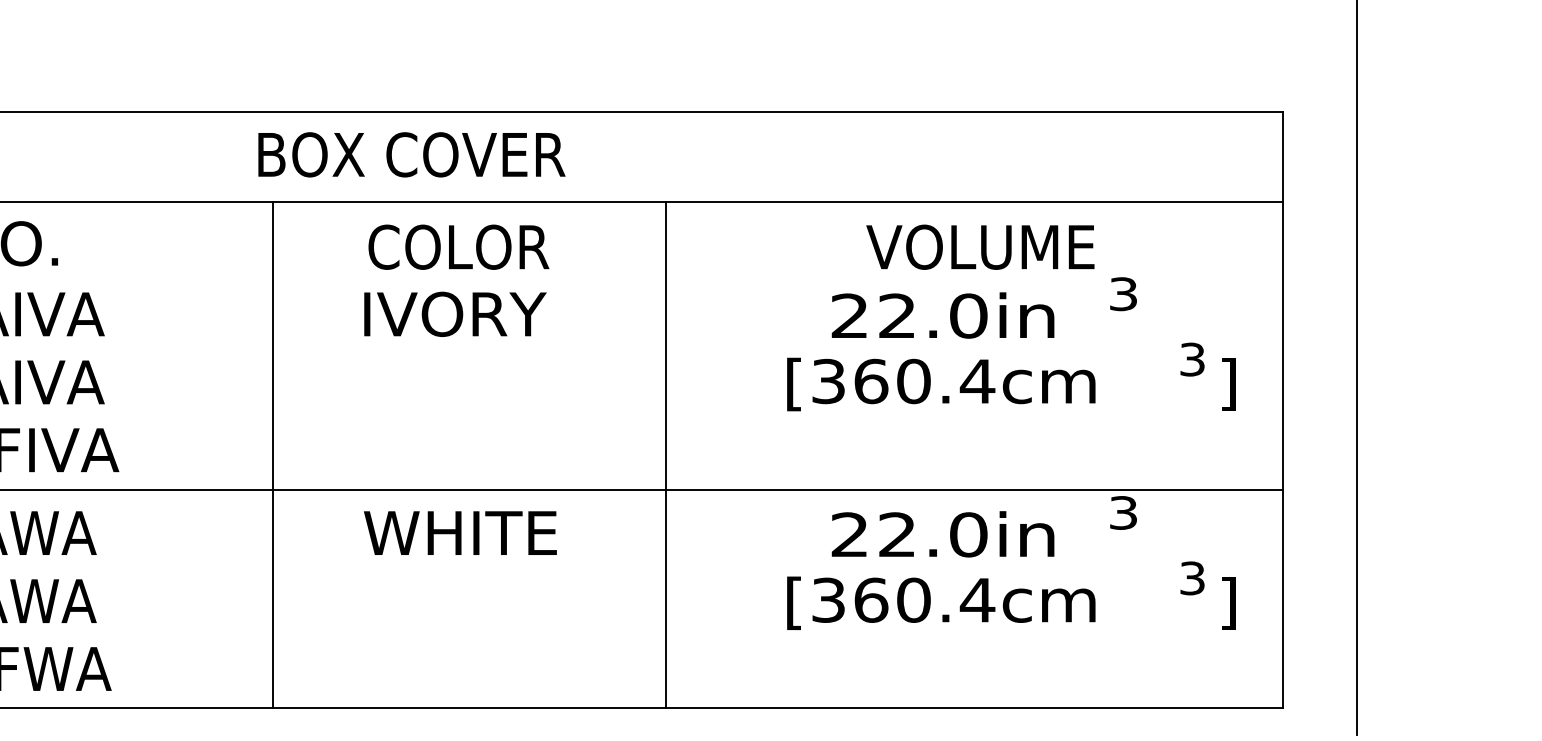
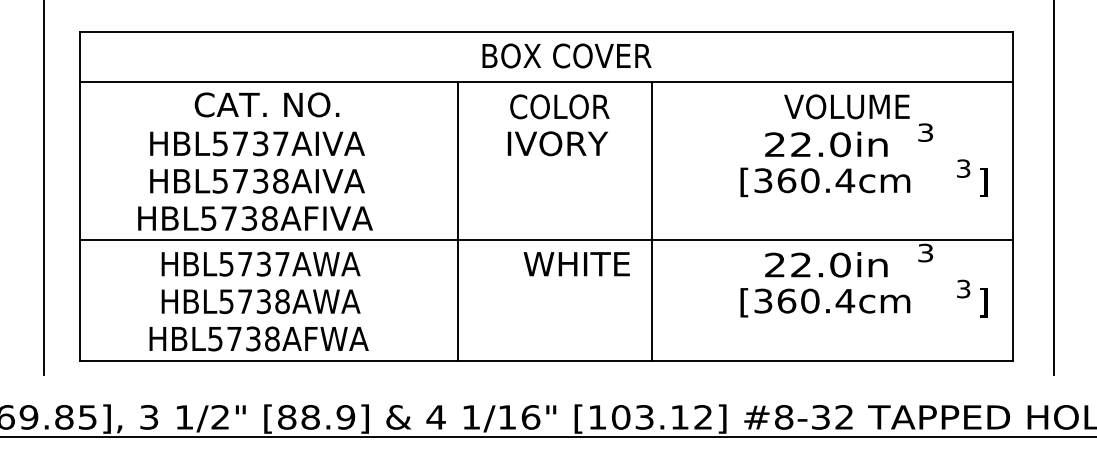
text: (410, 153) -> (566, 55), moved
line: (665, 455) -> (651, 221), moved
text: (459, 533) -> (576, 264), moved

